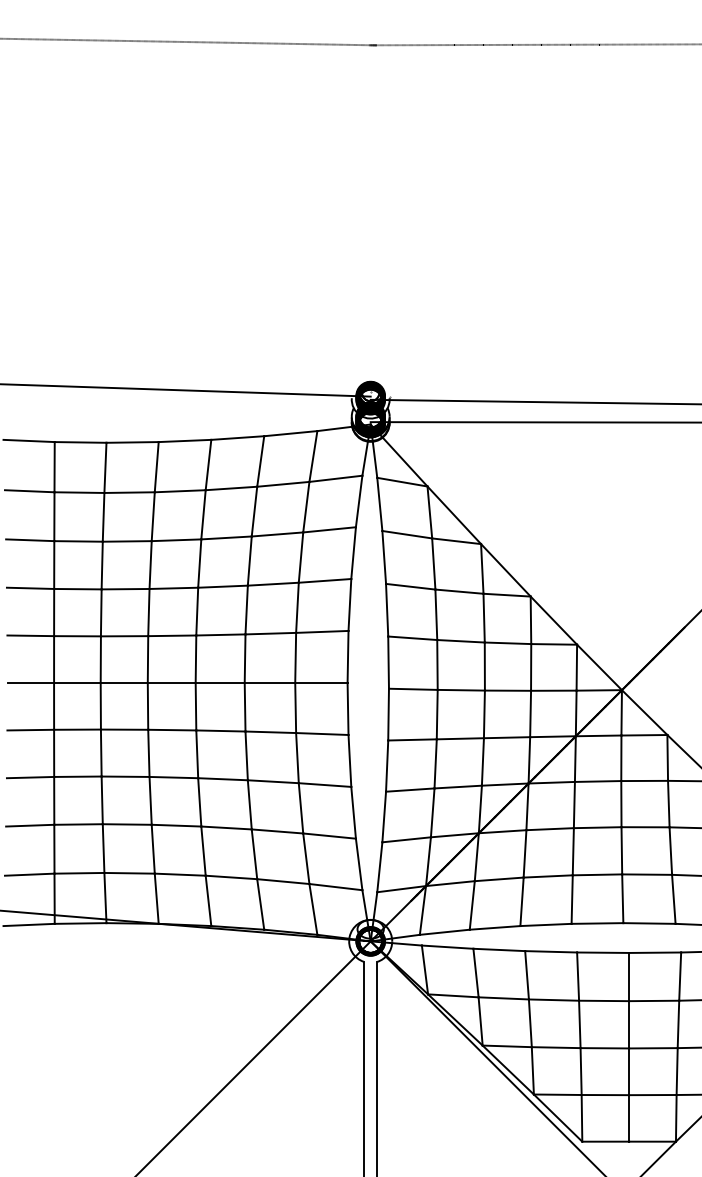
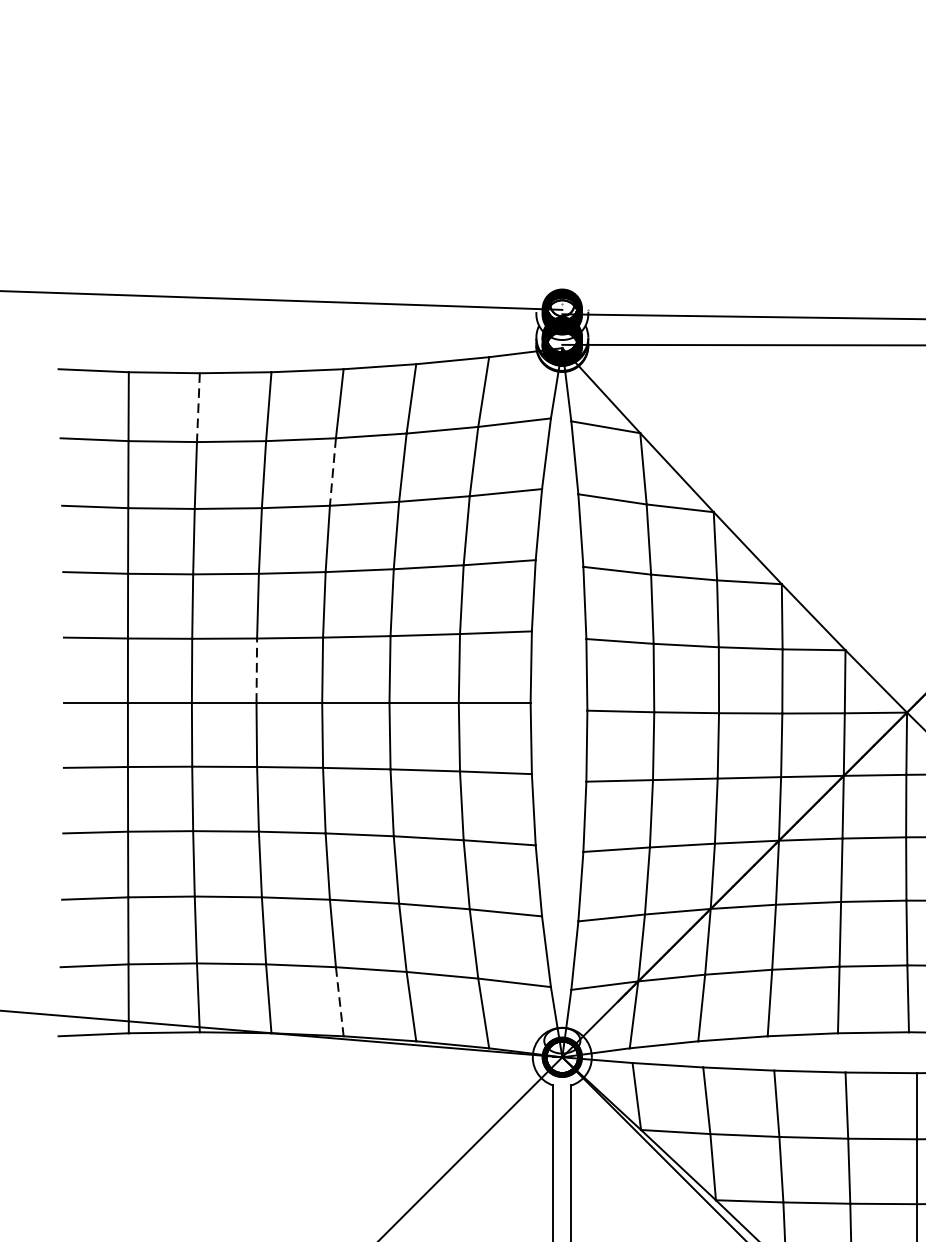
line: (105, 468) -> (198, 408), solid -> dashed
line: (203, 514) -> (332, 471), solid -> dashed
line: (148, 659) -> (257, 670), solid -> dashed
line: (208, 901) -> (339, 1002), solid -> dashed

